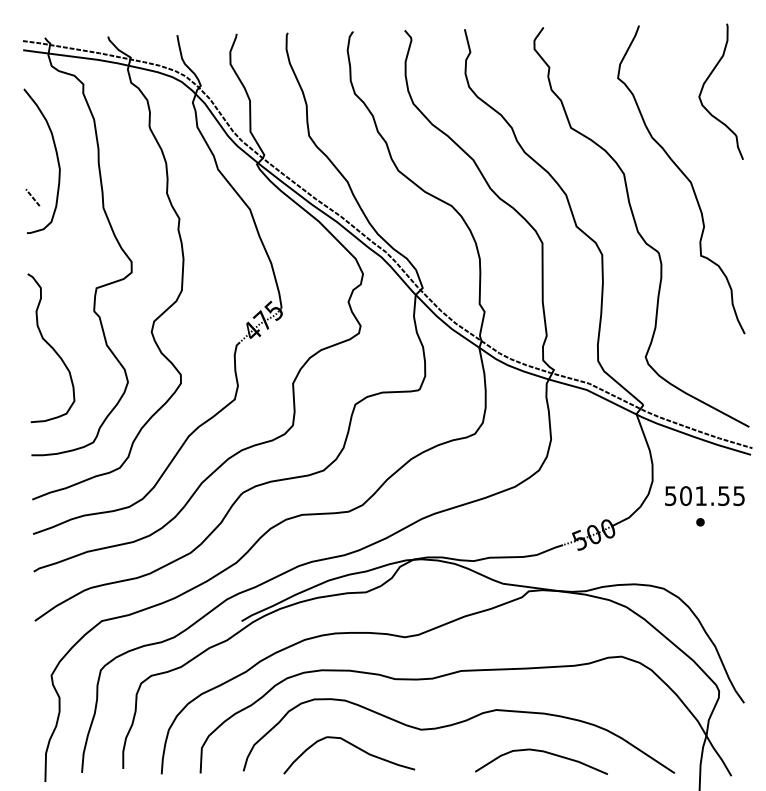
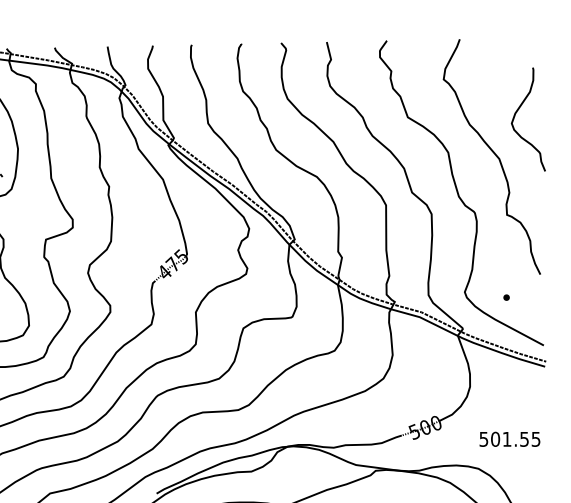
curve: (705, 83) -> (516, 113), moved
text: (704, 496) -> (509, 439), moved
part: (700, 522) -> (506, 297), moved

